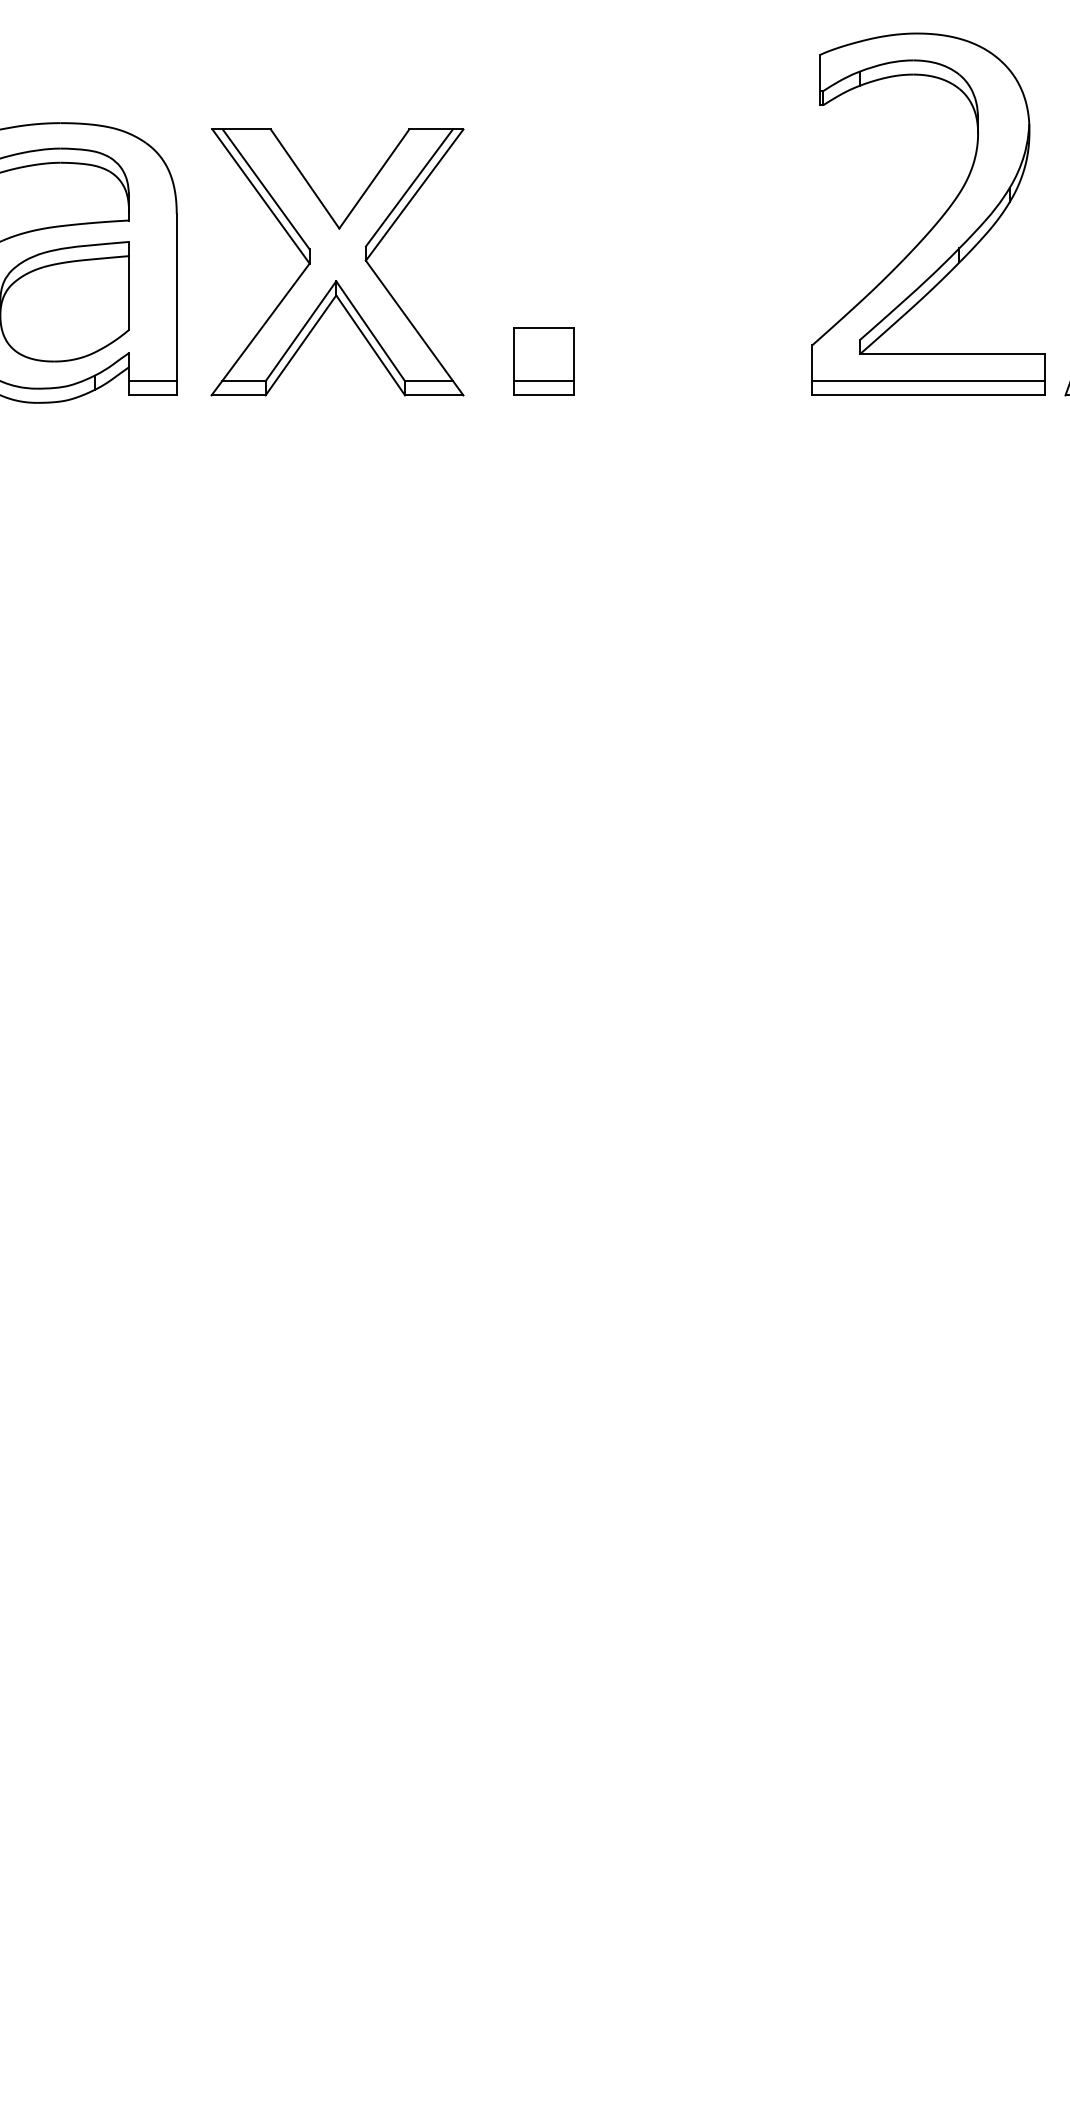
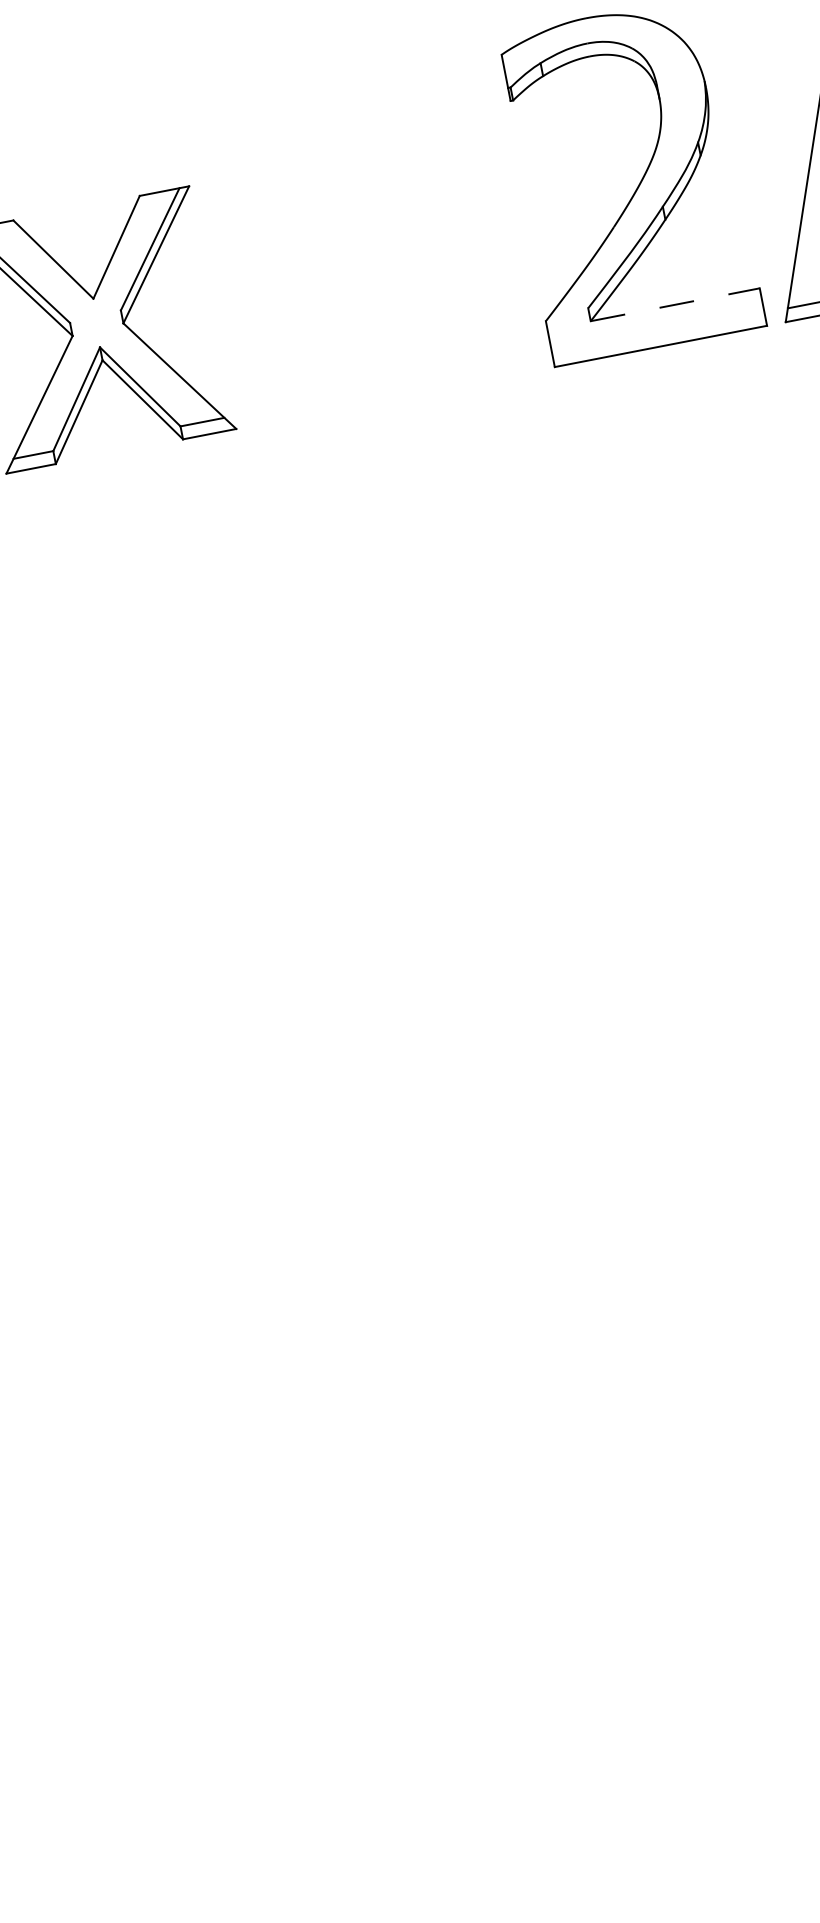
line: (952, 354) -> (675, 304), solid -> dashed
part: (543, 361) -> (303, 383), removed
line: (928, 381) -> (658, 333), removed

